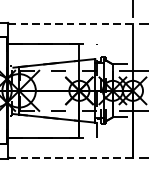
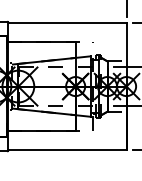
line: (70, 23) -> (67, 22), dashed -> solid
line: (70, 158) -> (67, 150), dashed -> solid

